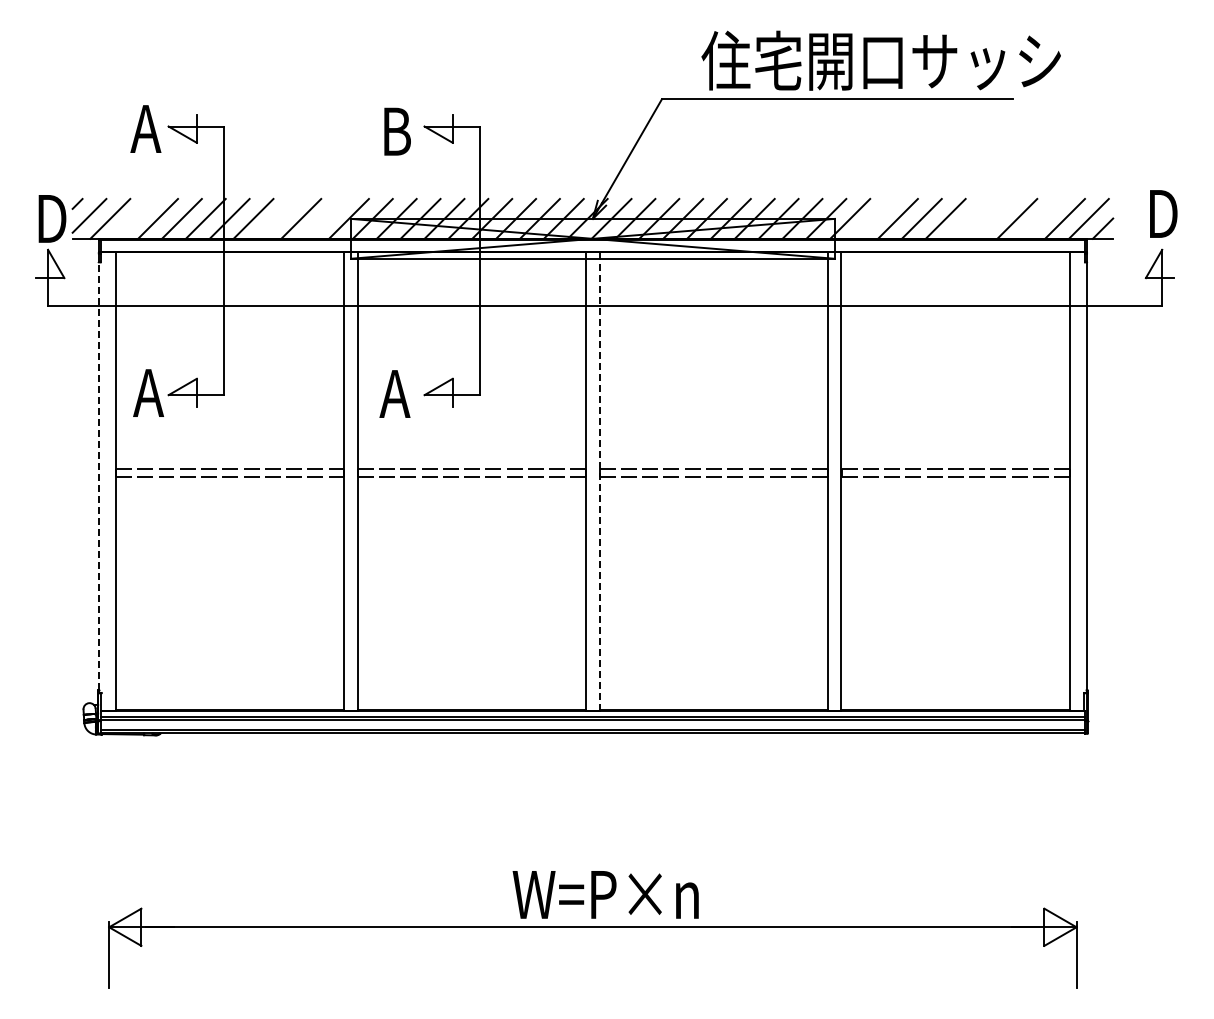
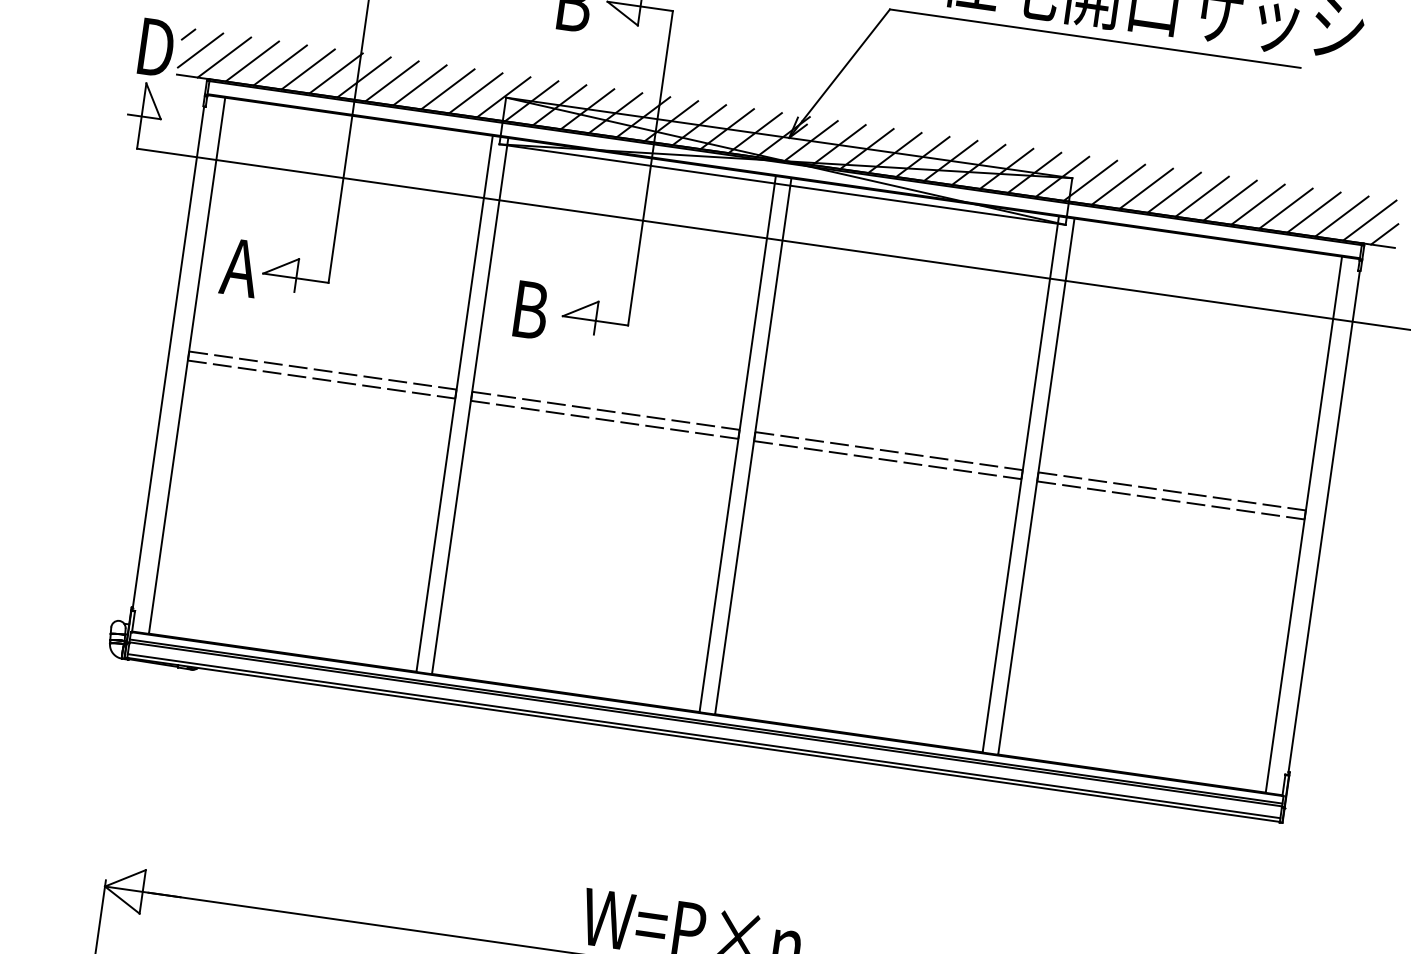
line: (134, 218) -> (252, 61), added
line: (277, 218) -> (420, 84), added
line: (325, 218) -> (476, 92), added
line: (874, 218) -> (1118, 184), added
line: (969, 218) -> (1230, 200), added
line: (993, 218) -> (1258, 204), added
line: (1041, 218) -> (1314, 212), added
text: (394, 393) -> (527, 309), A -> B
line: (99, 476) -> (168, 357), dashed -> solid
line: (599, 480) -> (753, 445), dashed -> solid

